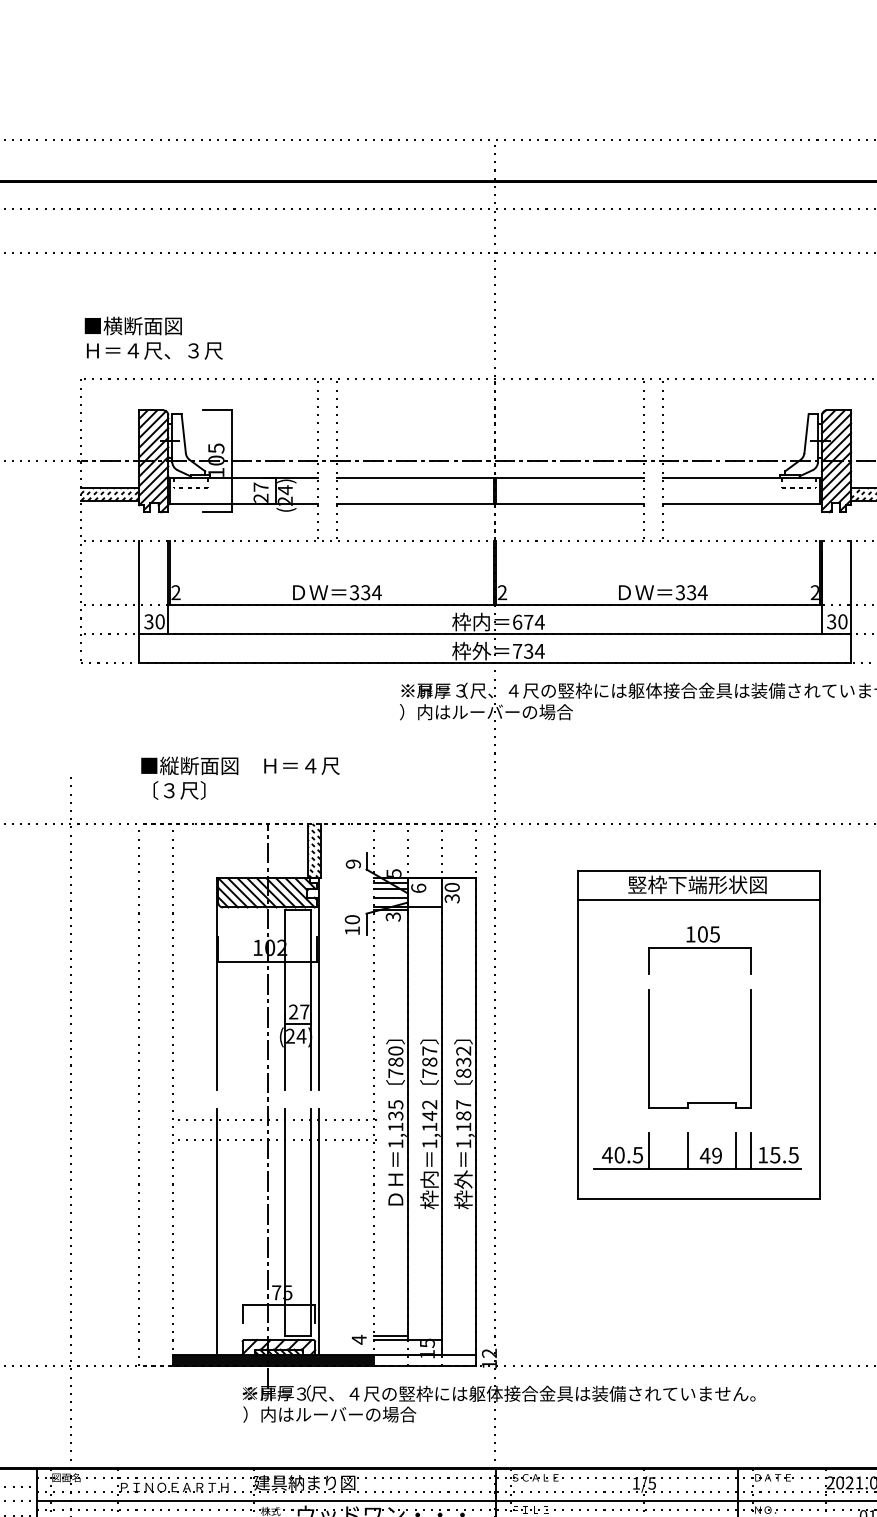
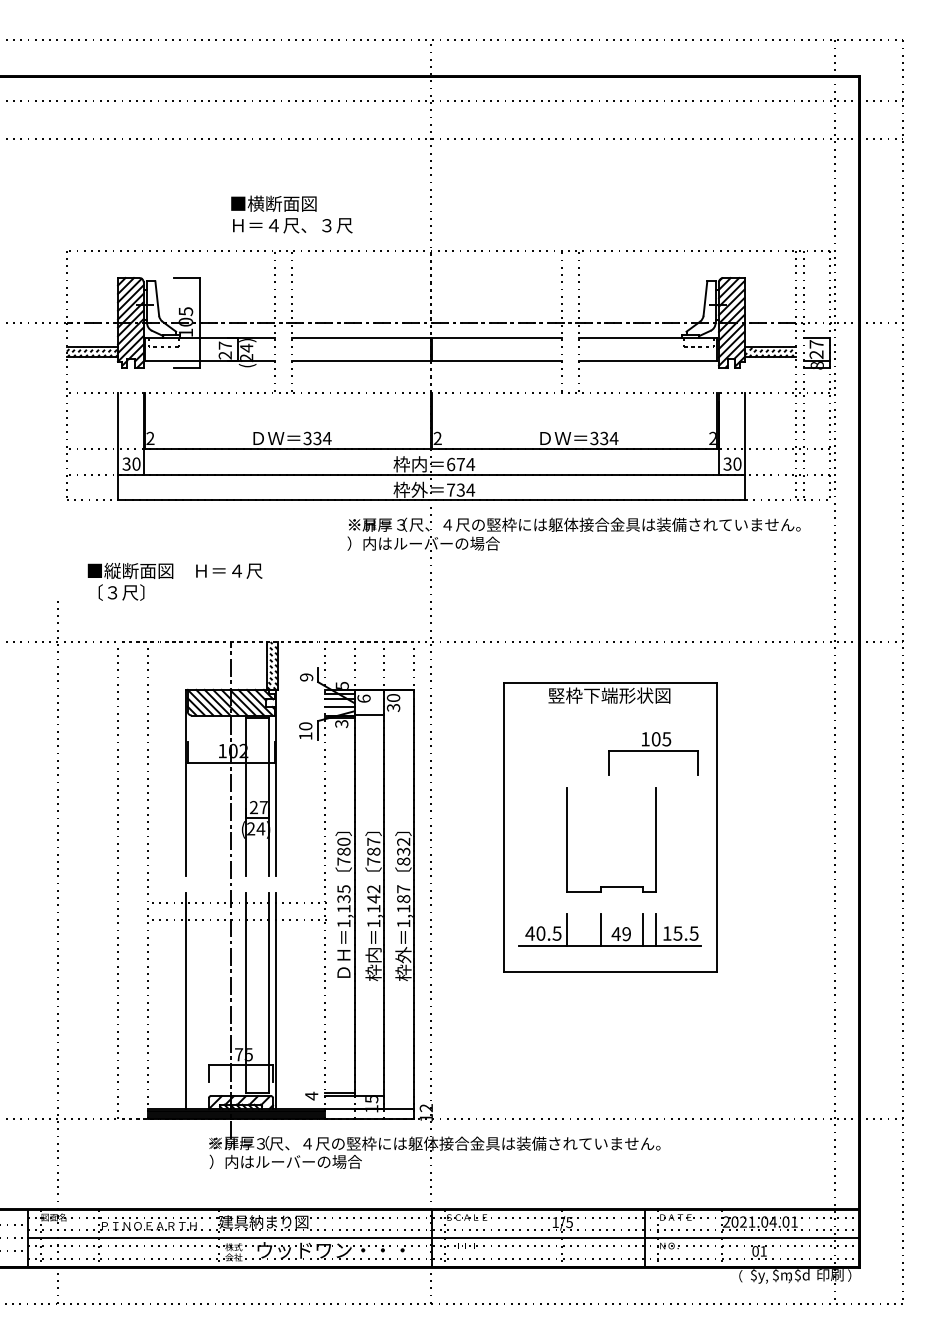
text: (153, 338) -> (291, 214), moved
text: (239, 777) -> (174, 581), moved
line: (698, 899) -> (610, 708), removed
part: (699, 950) -> (653, 753), moved

